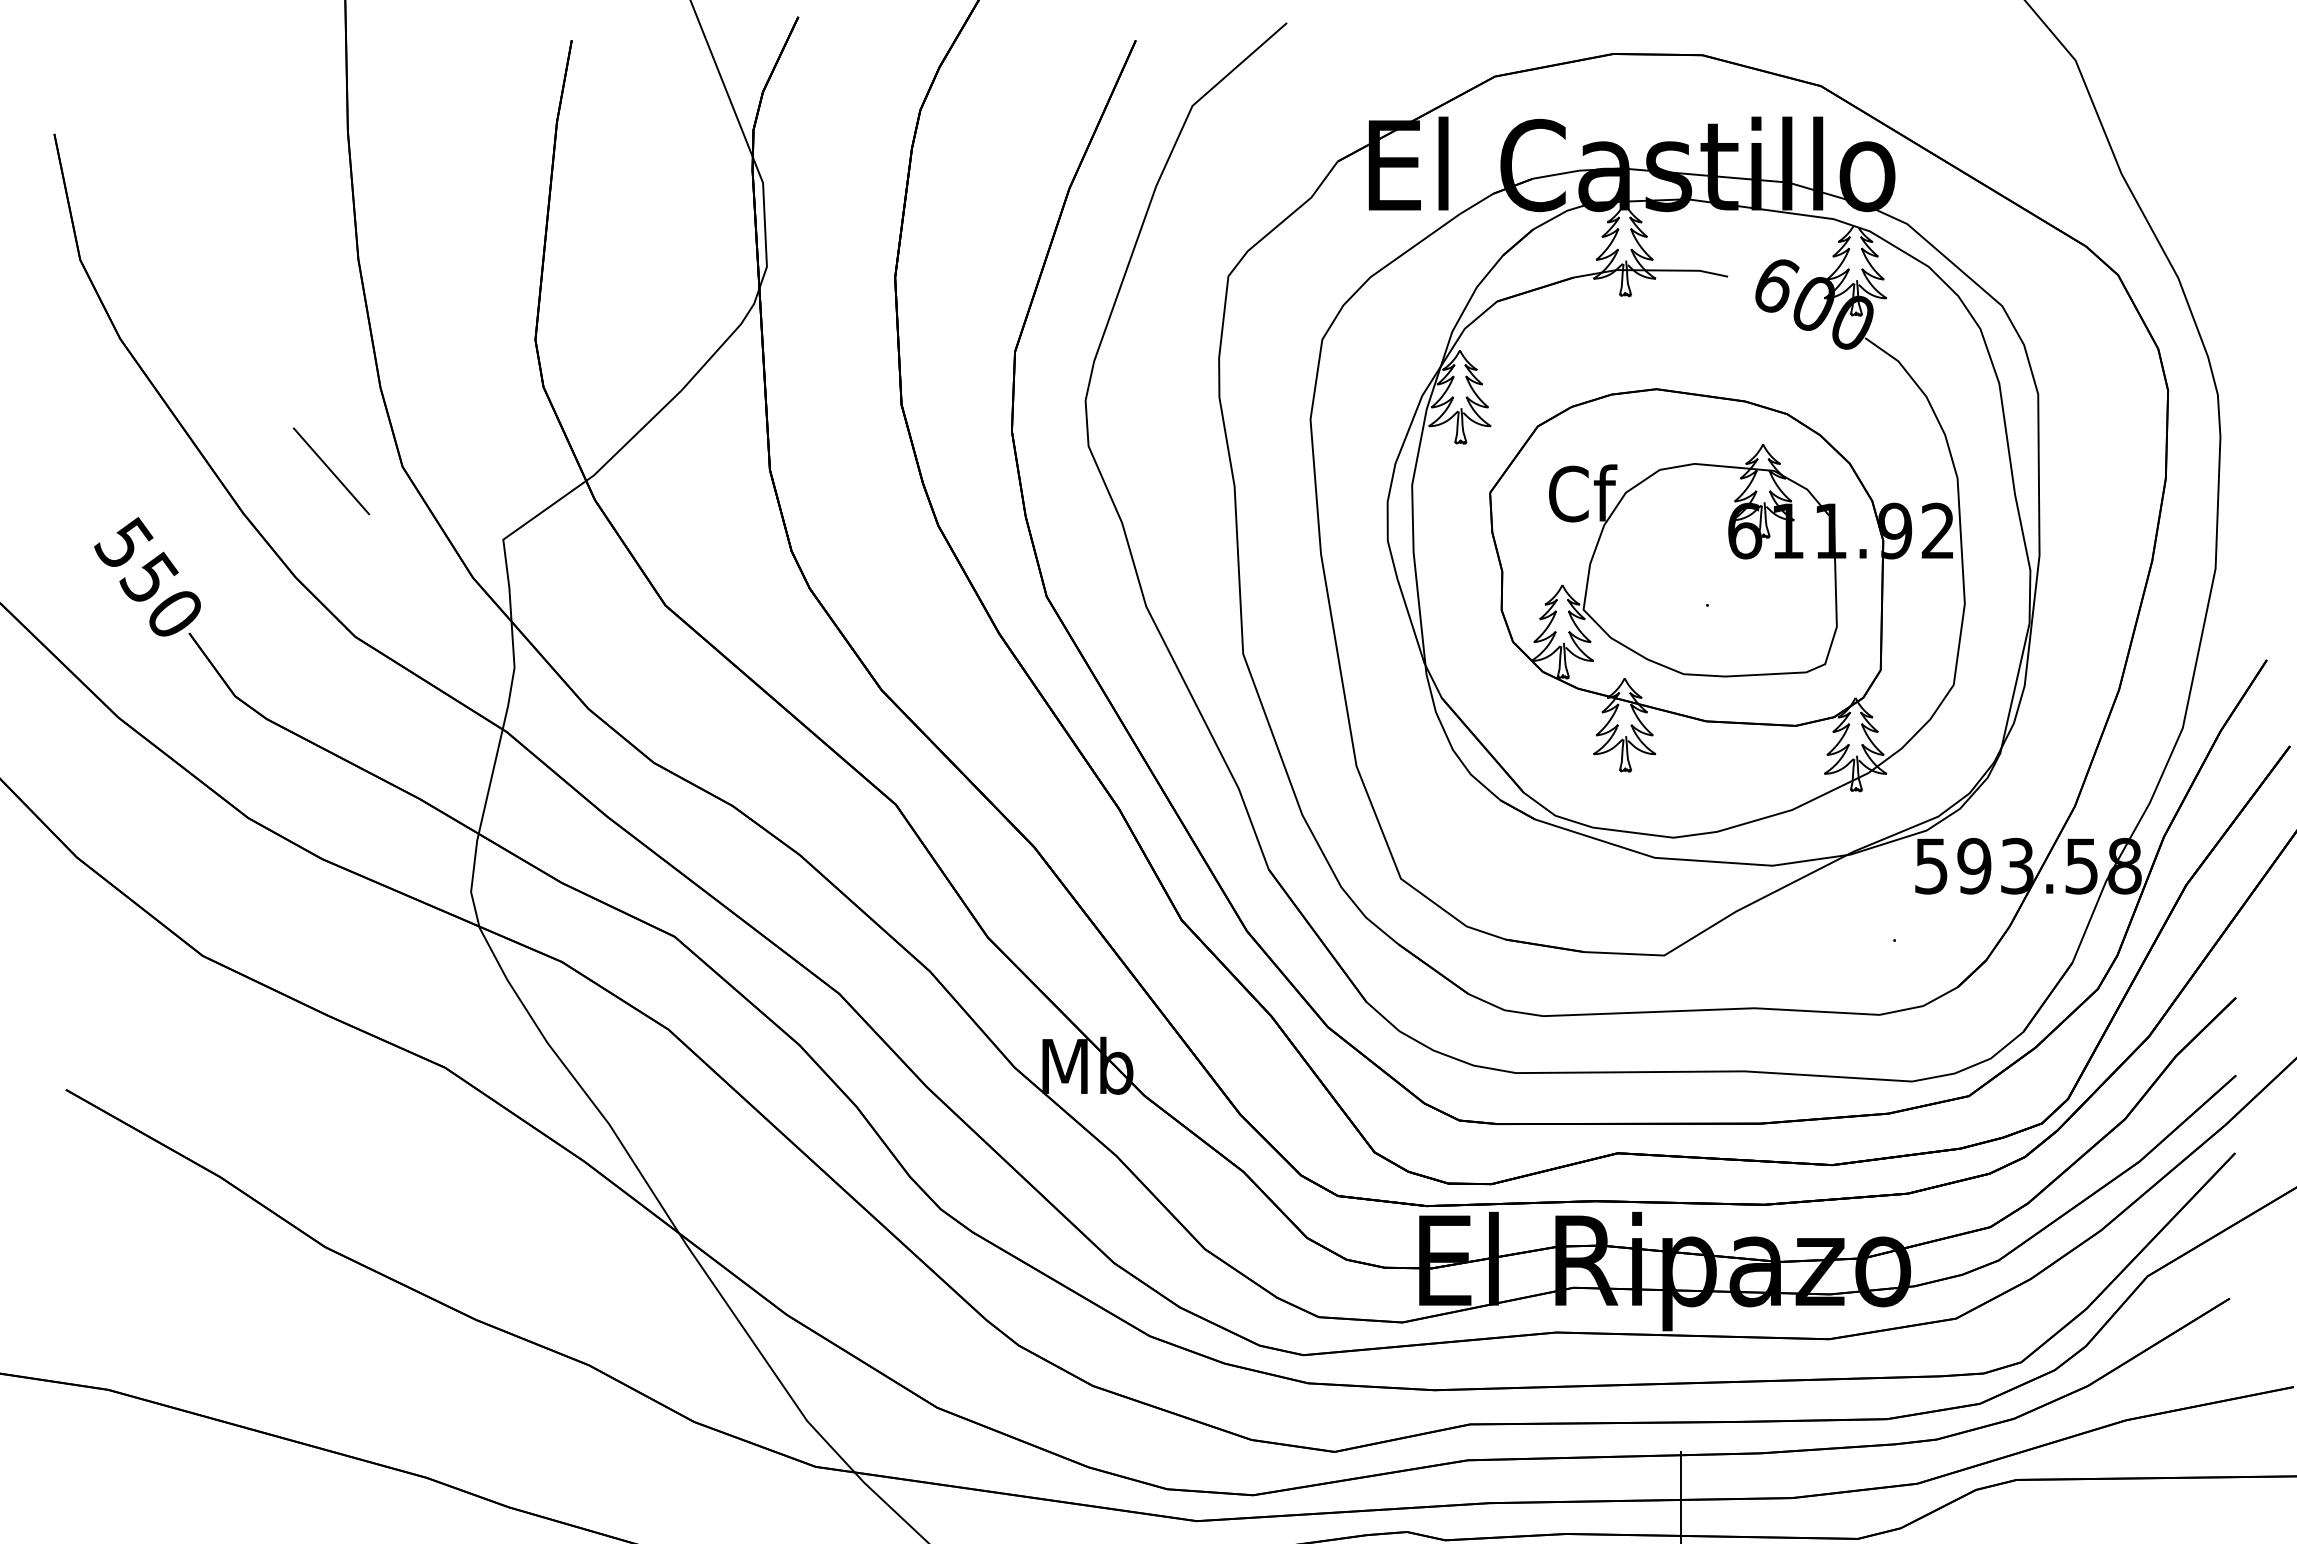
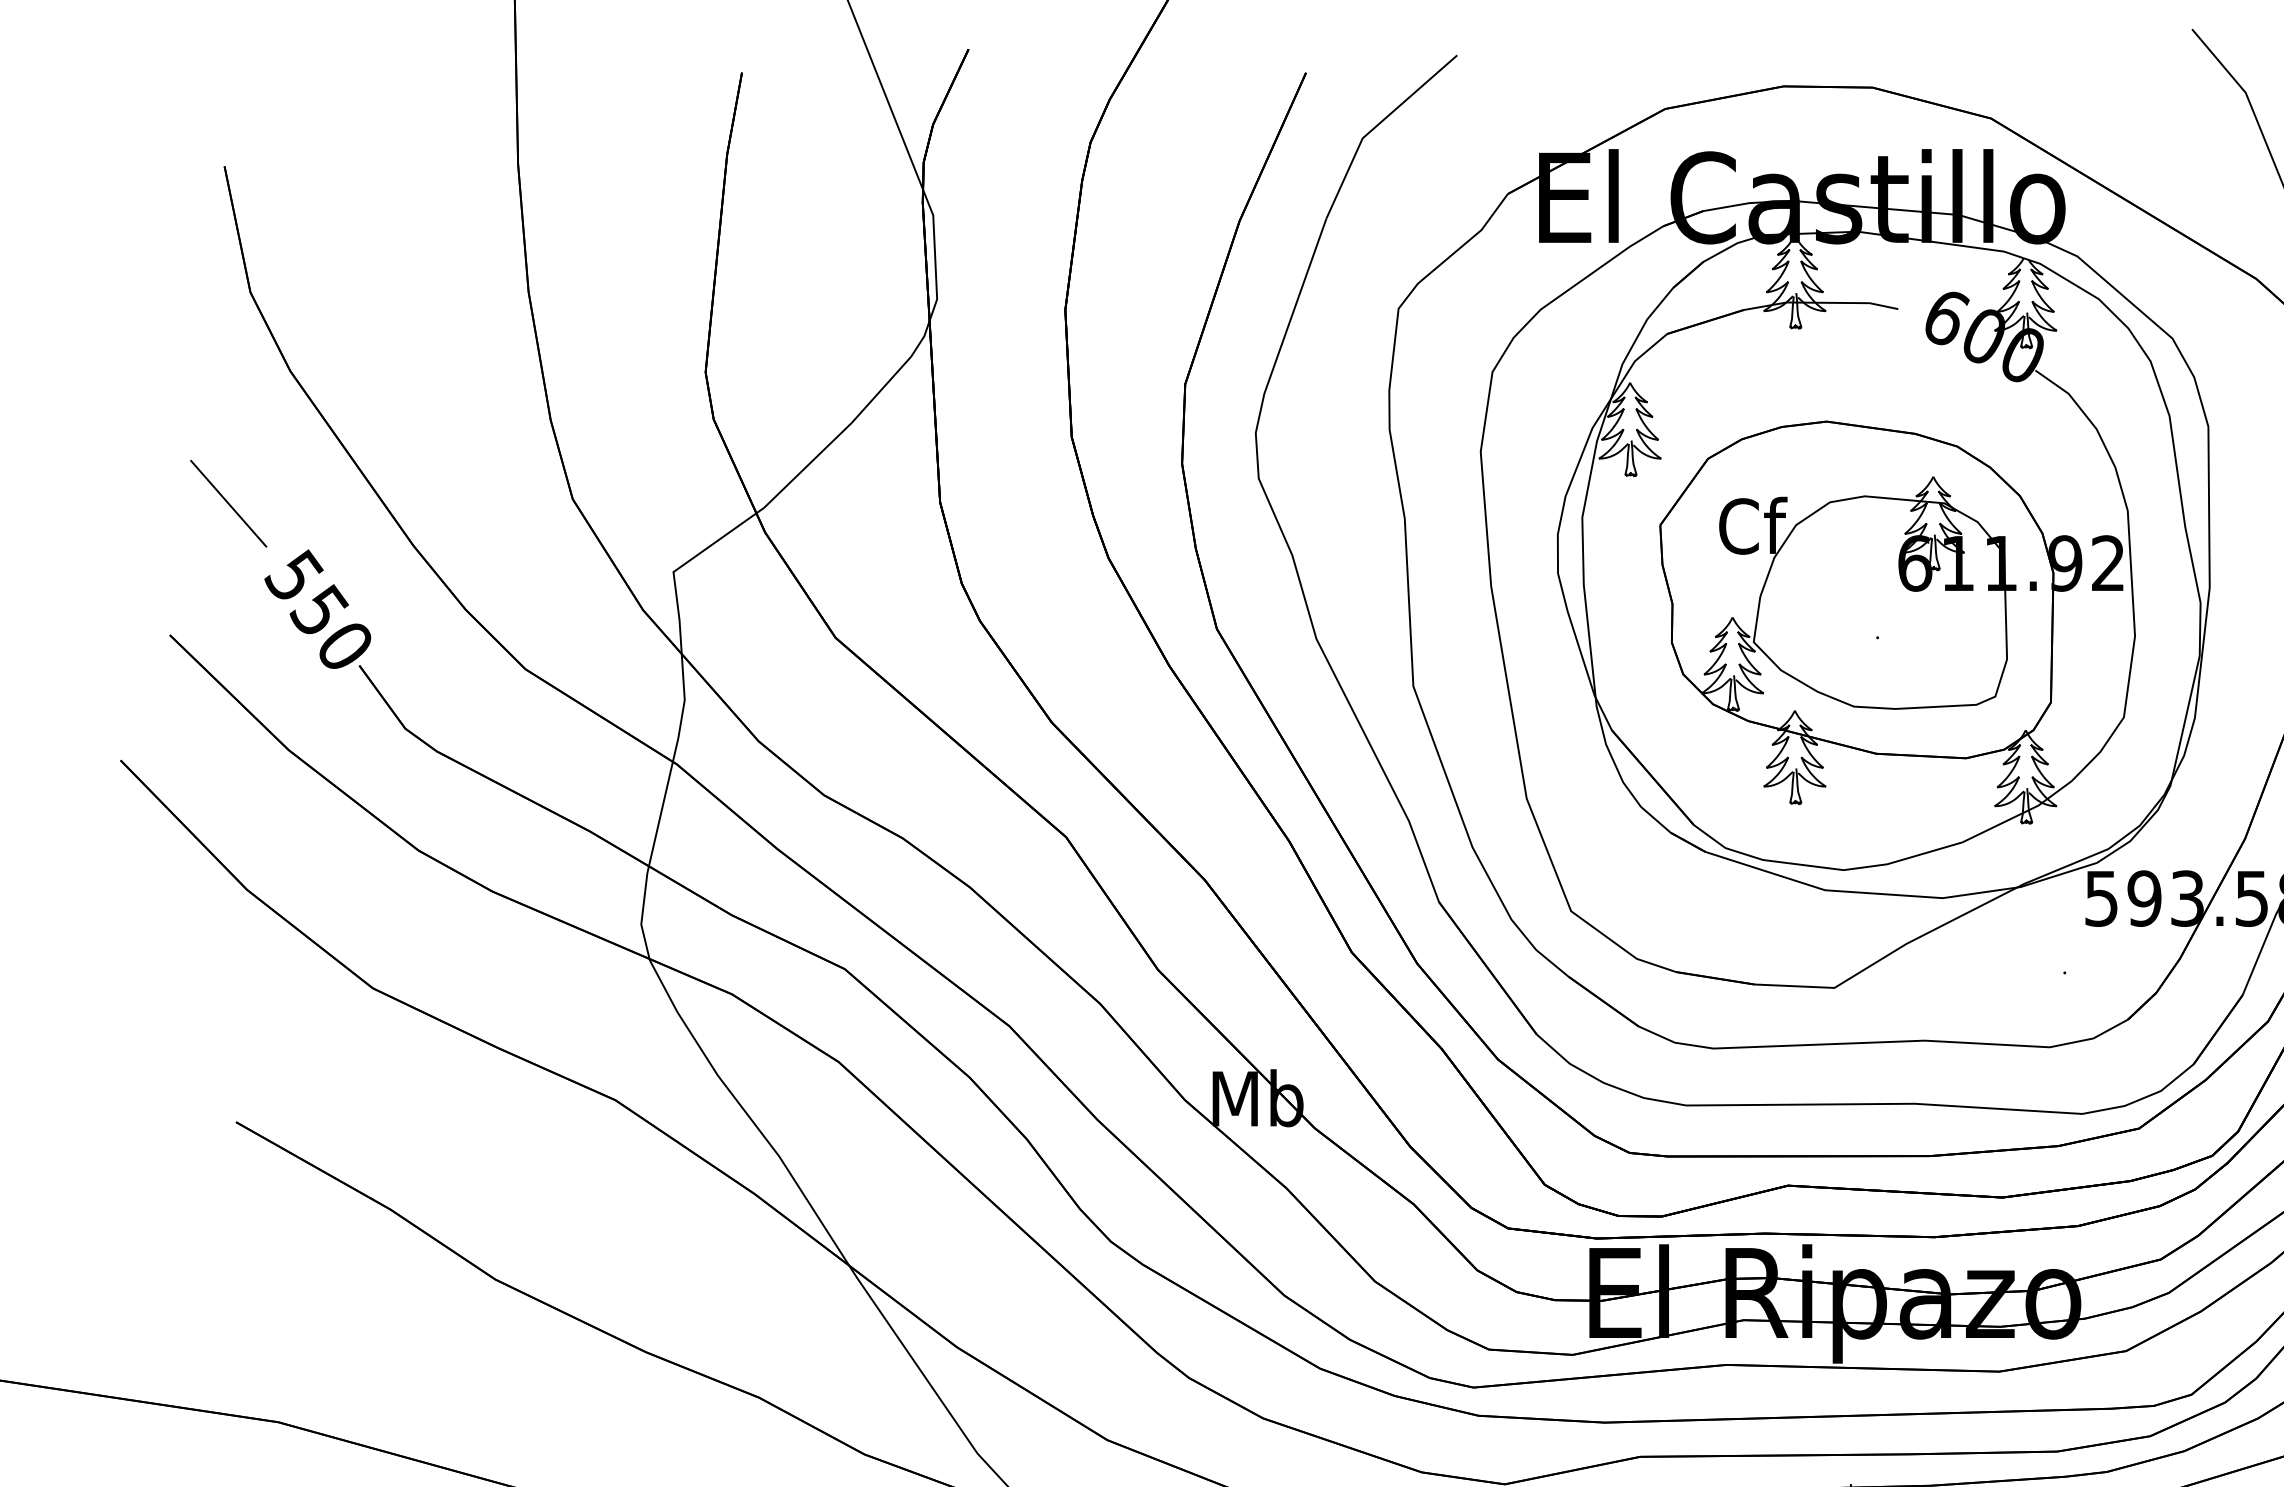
line: (331, 471) -> (228, 503), moved

